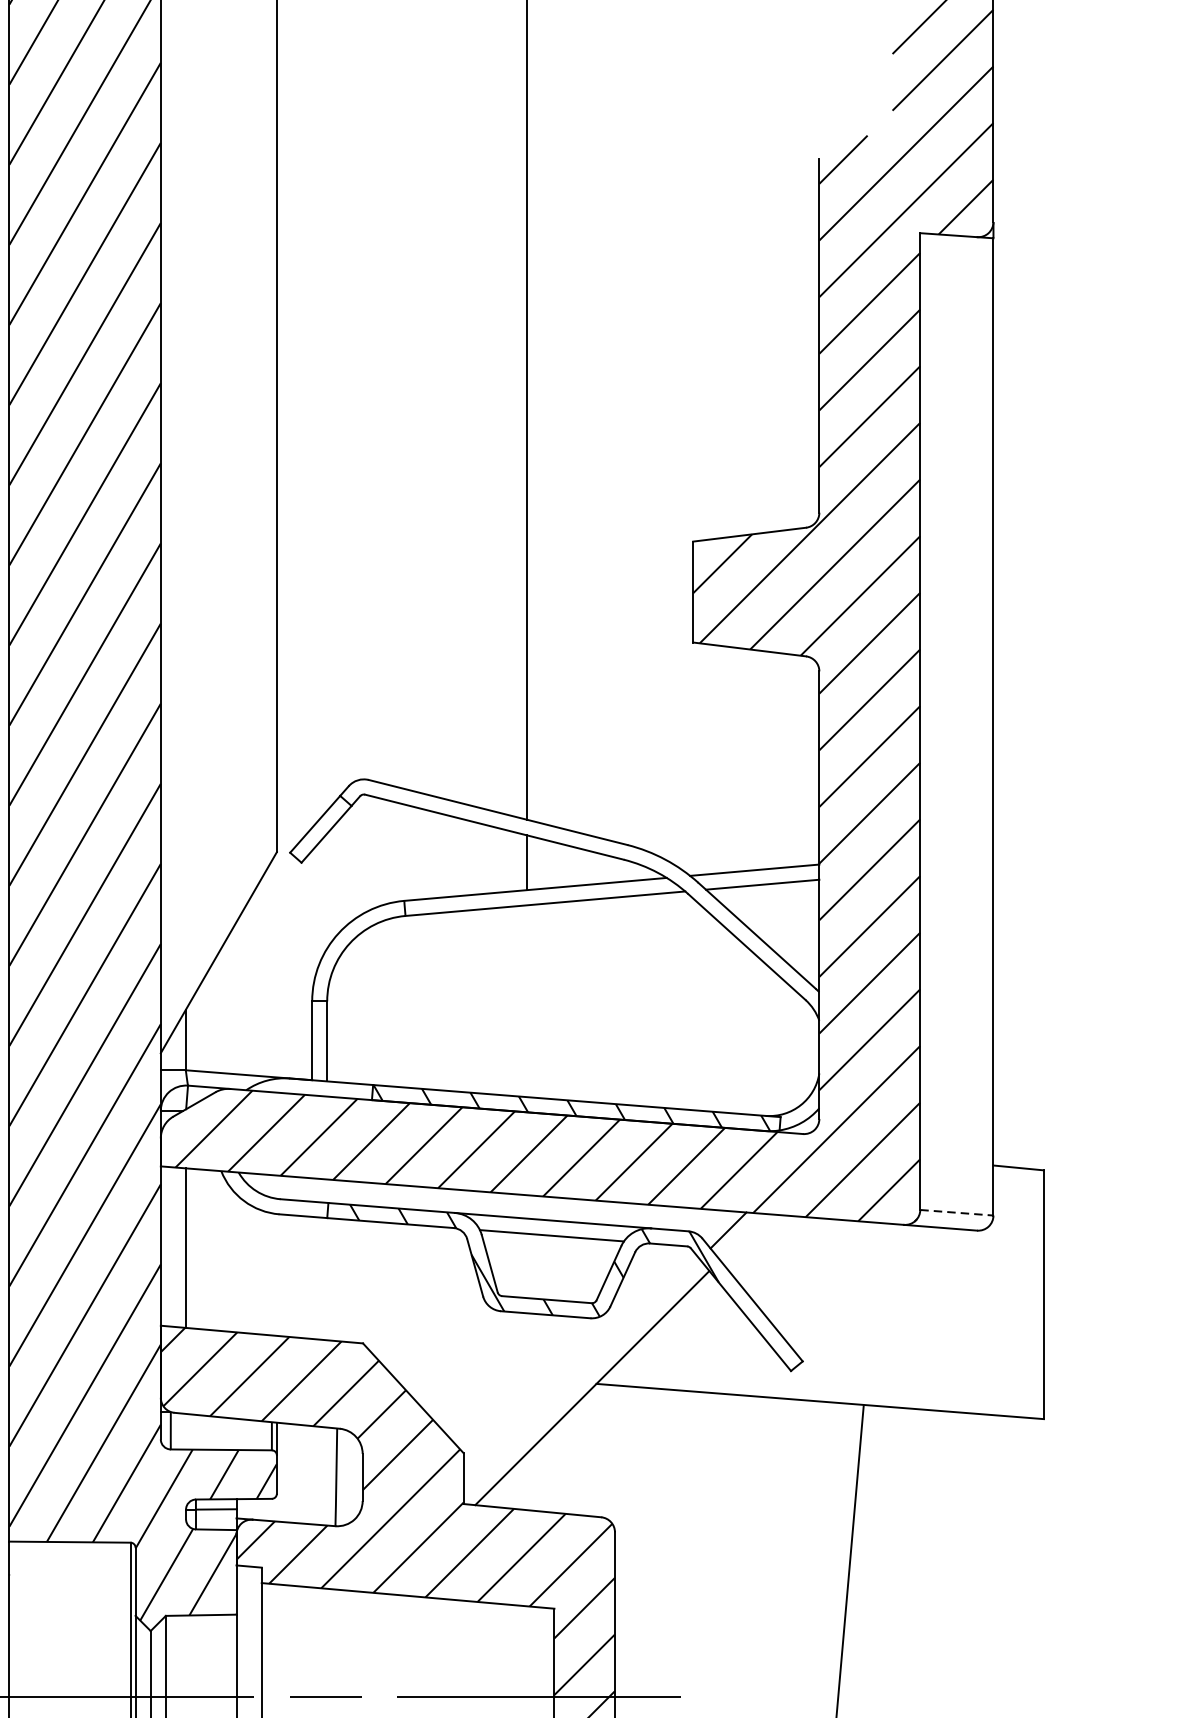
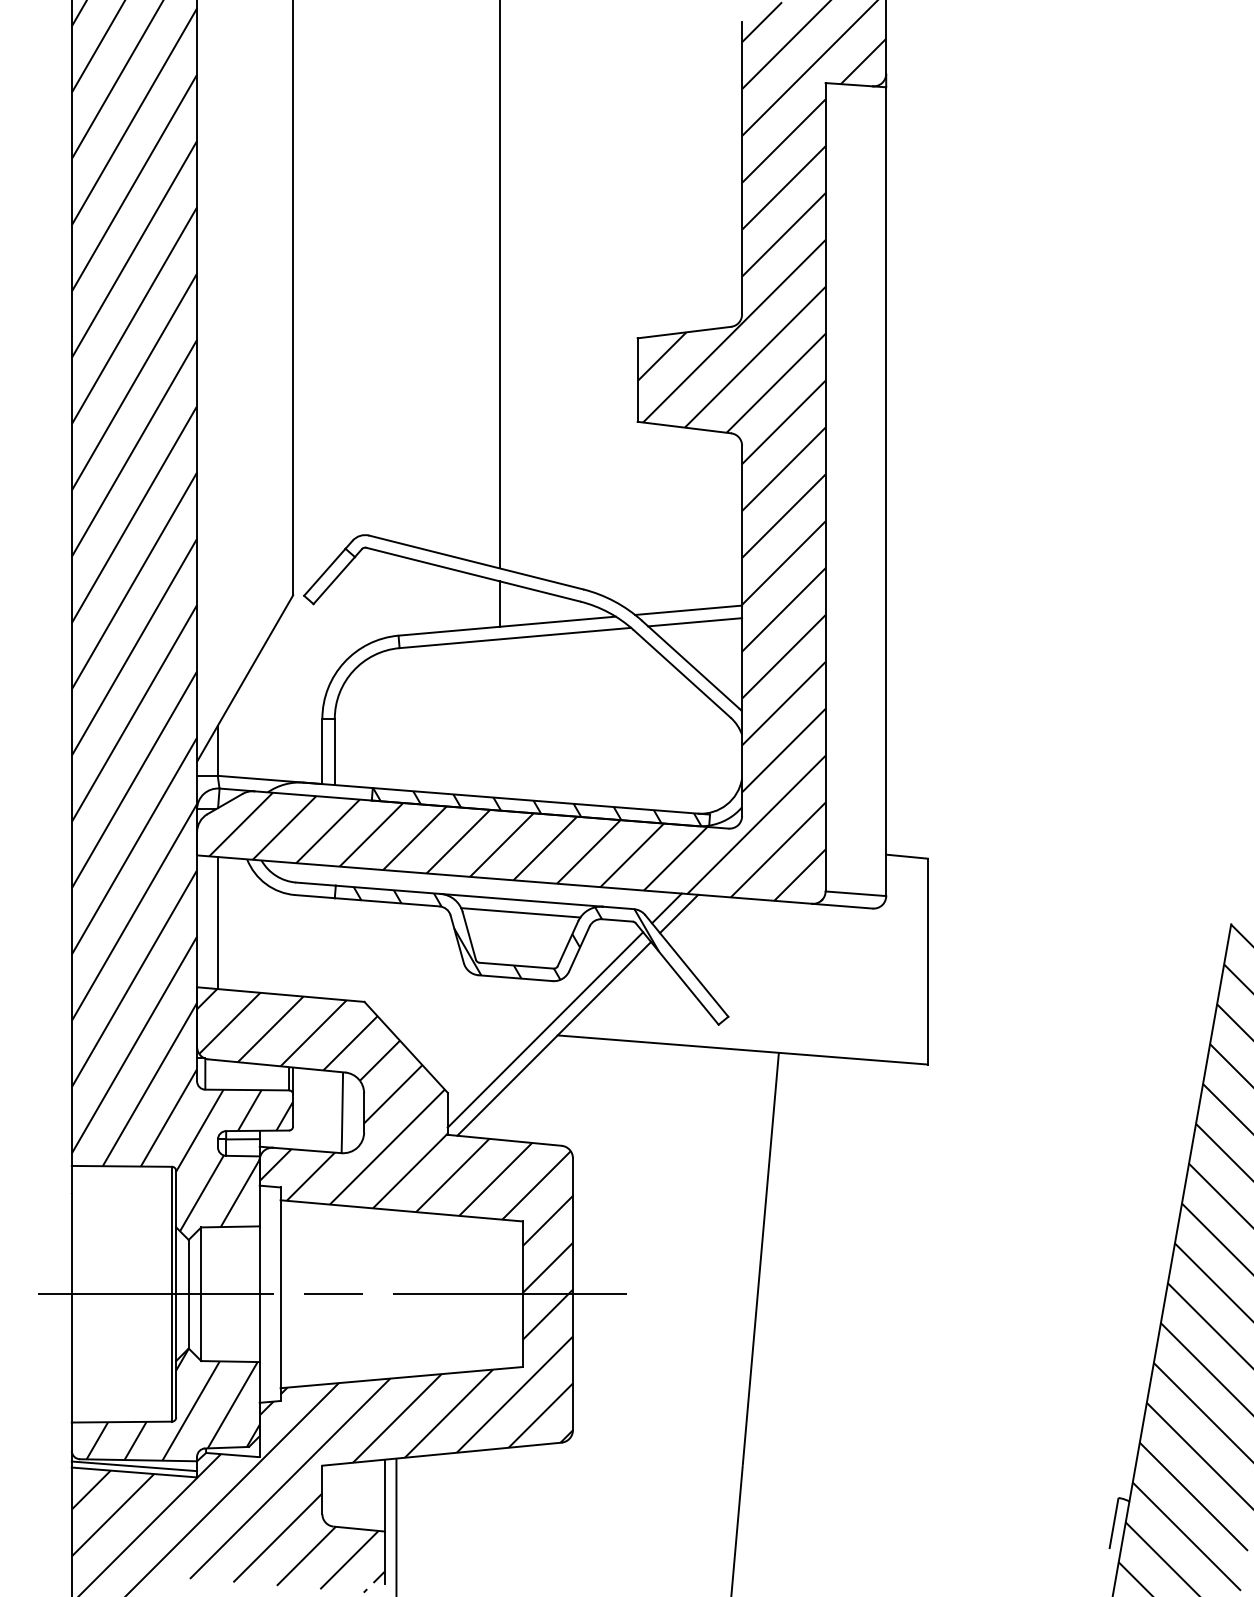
line: (957, 1212) -> (856, 893), dashed -> solid
line: (743, 1236) -> (679, 913), added
line: (581, 1376) -> (545, 1029), added

